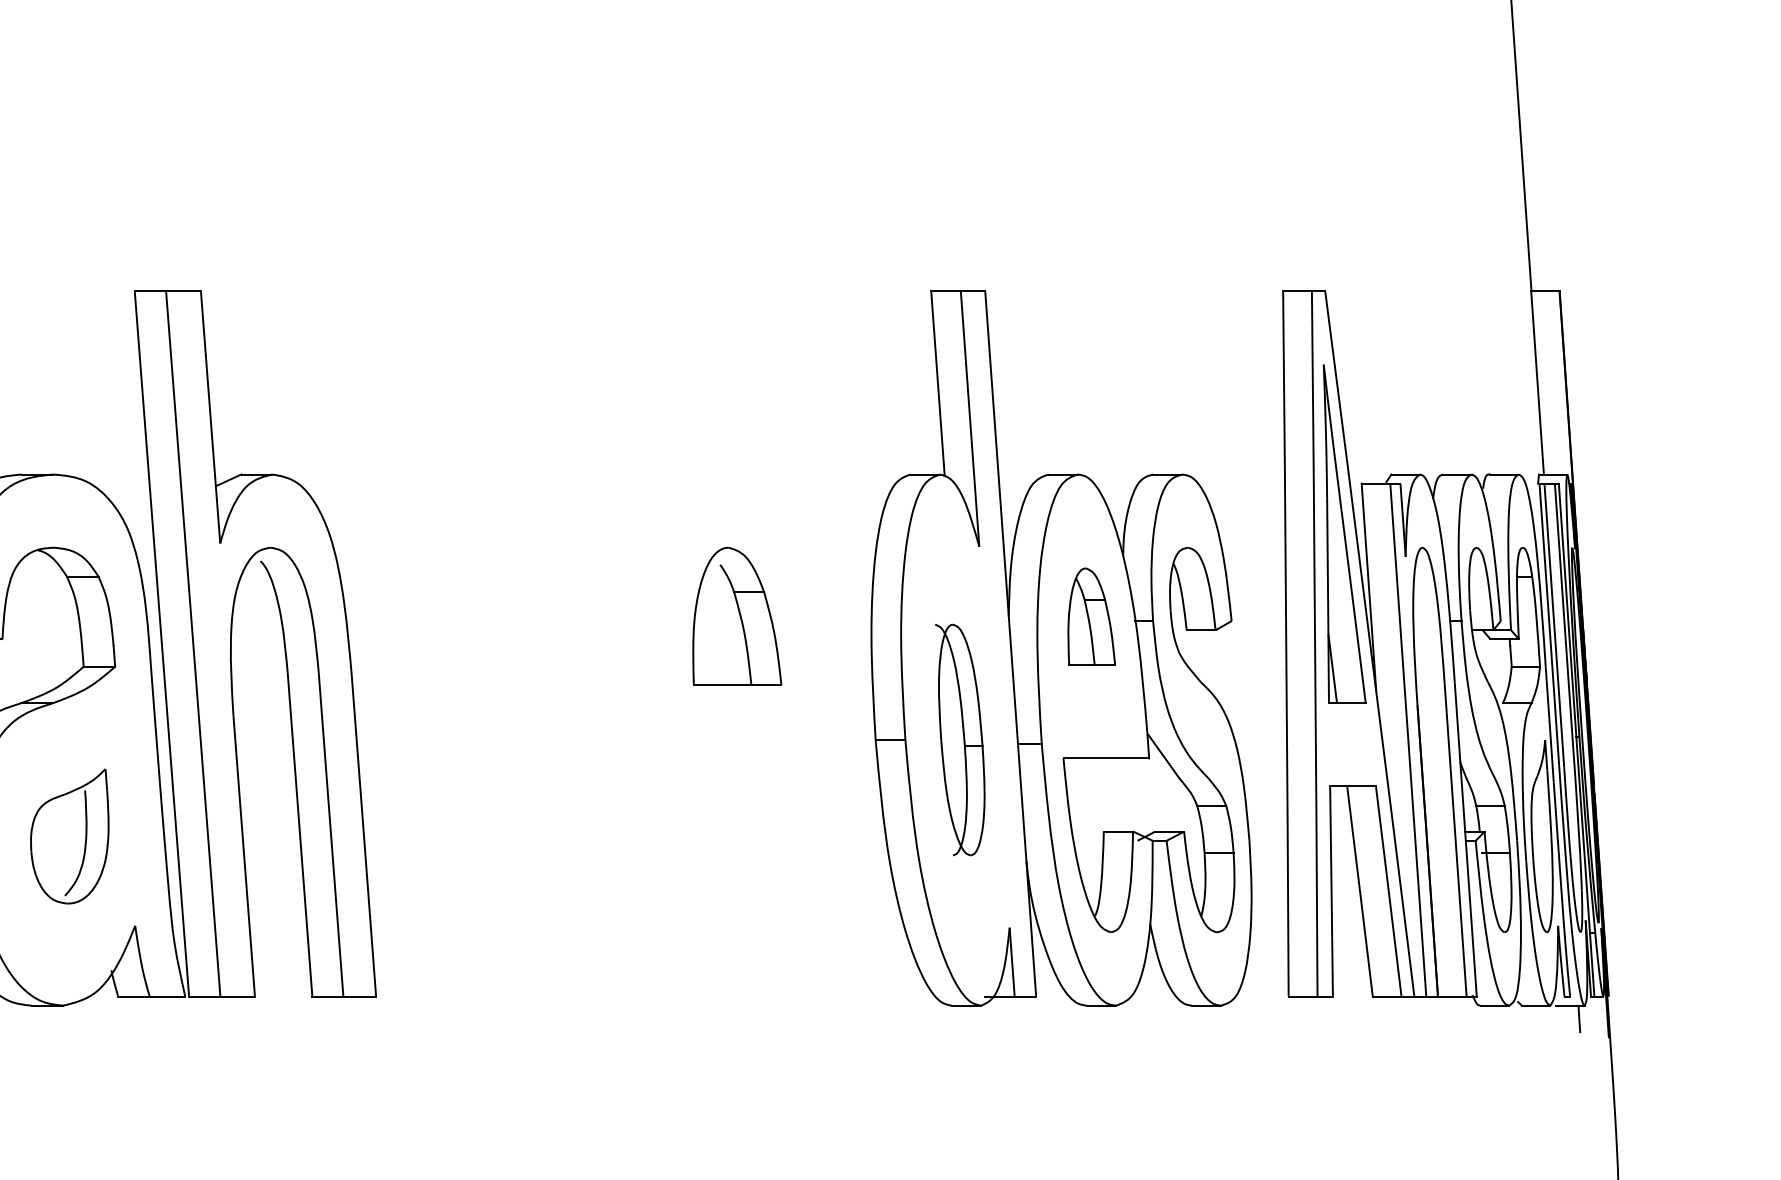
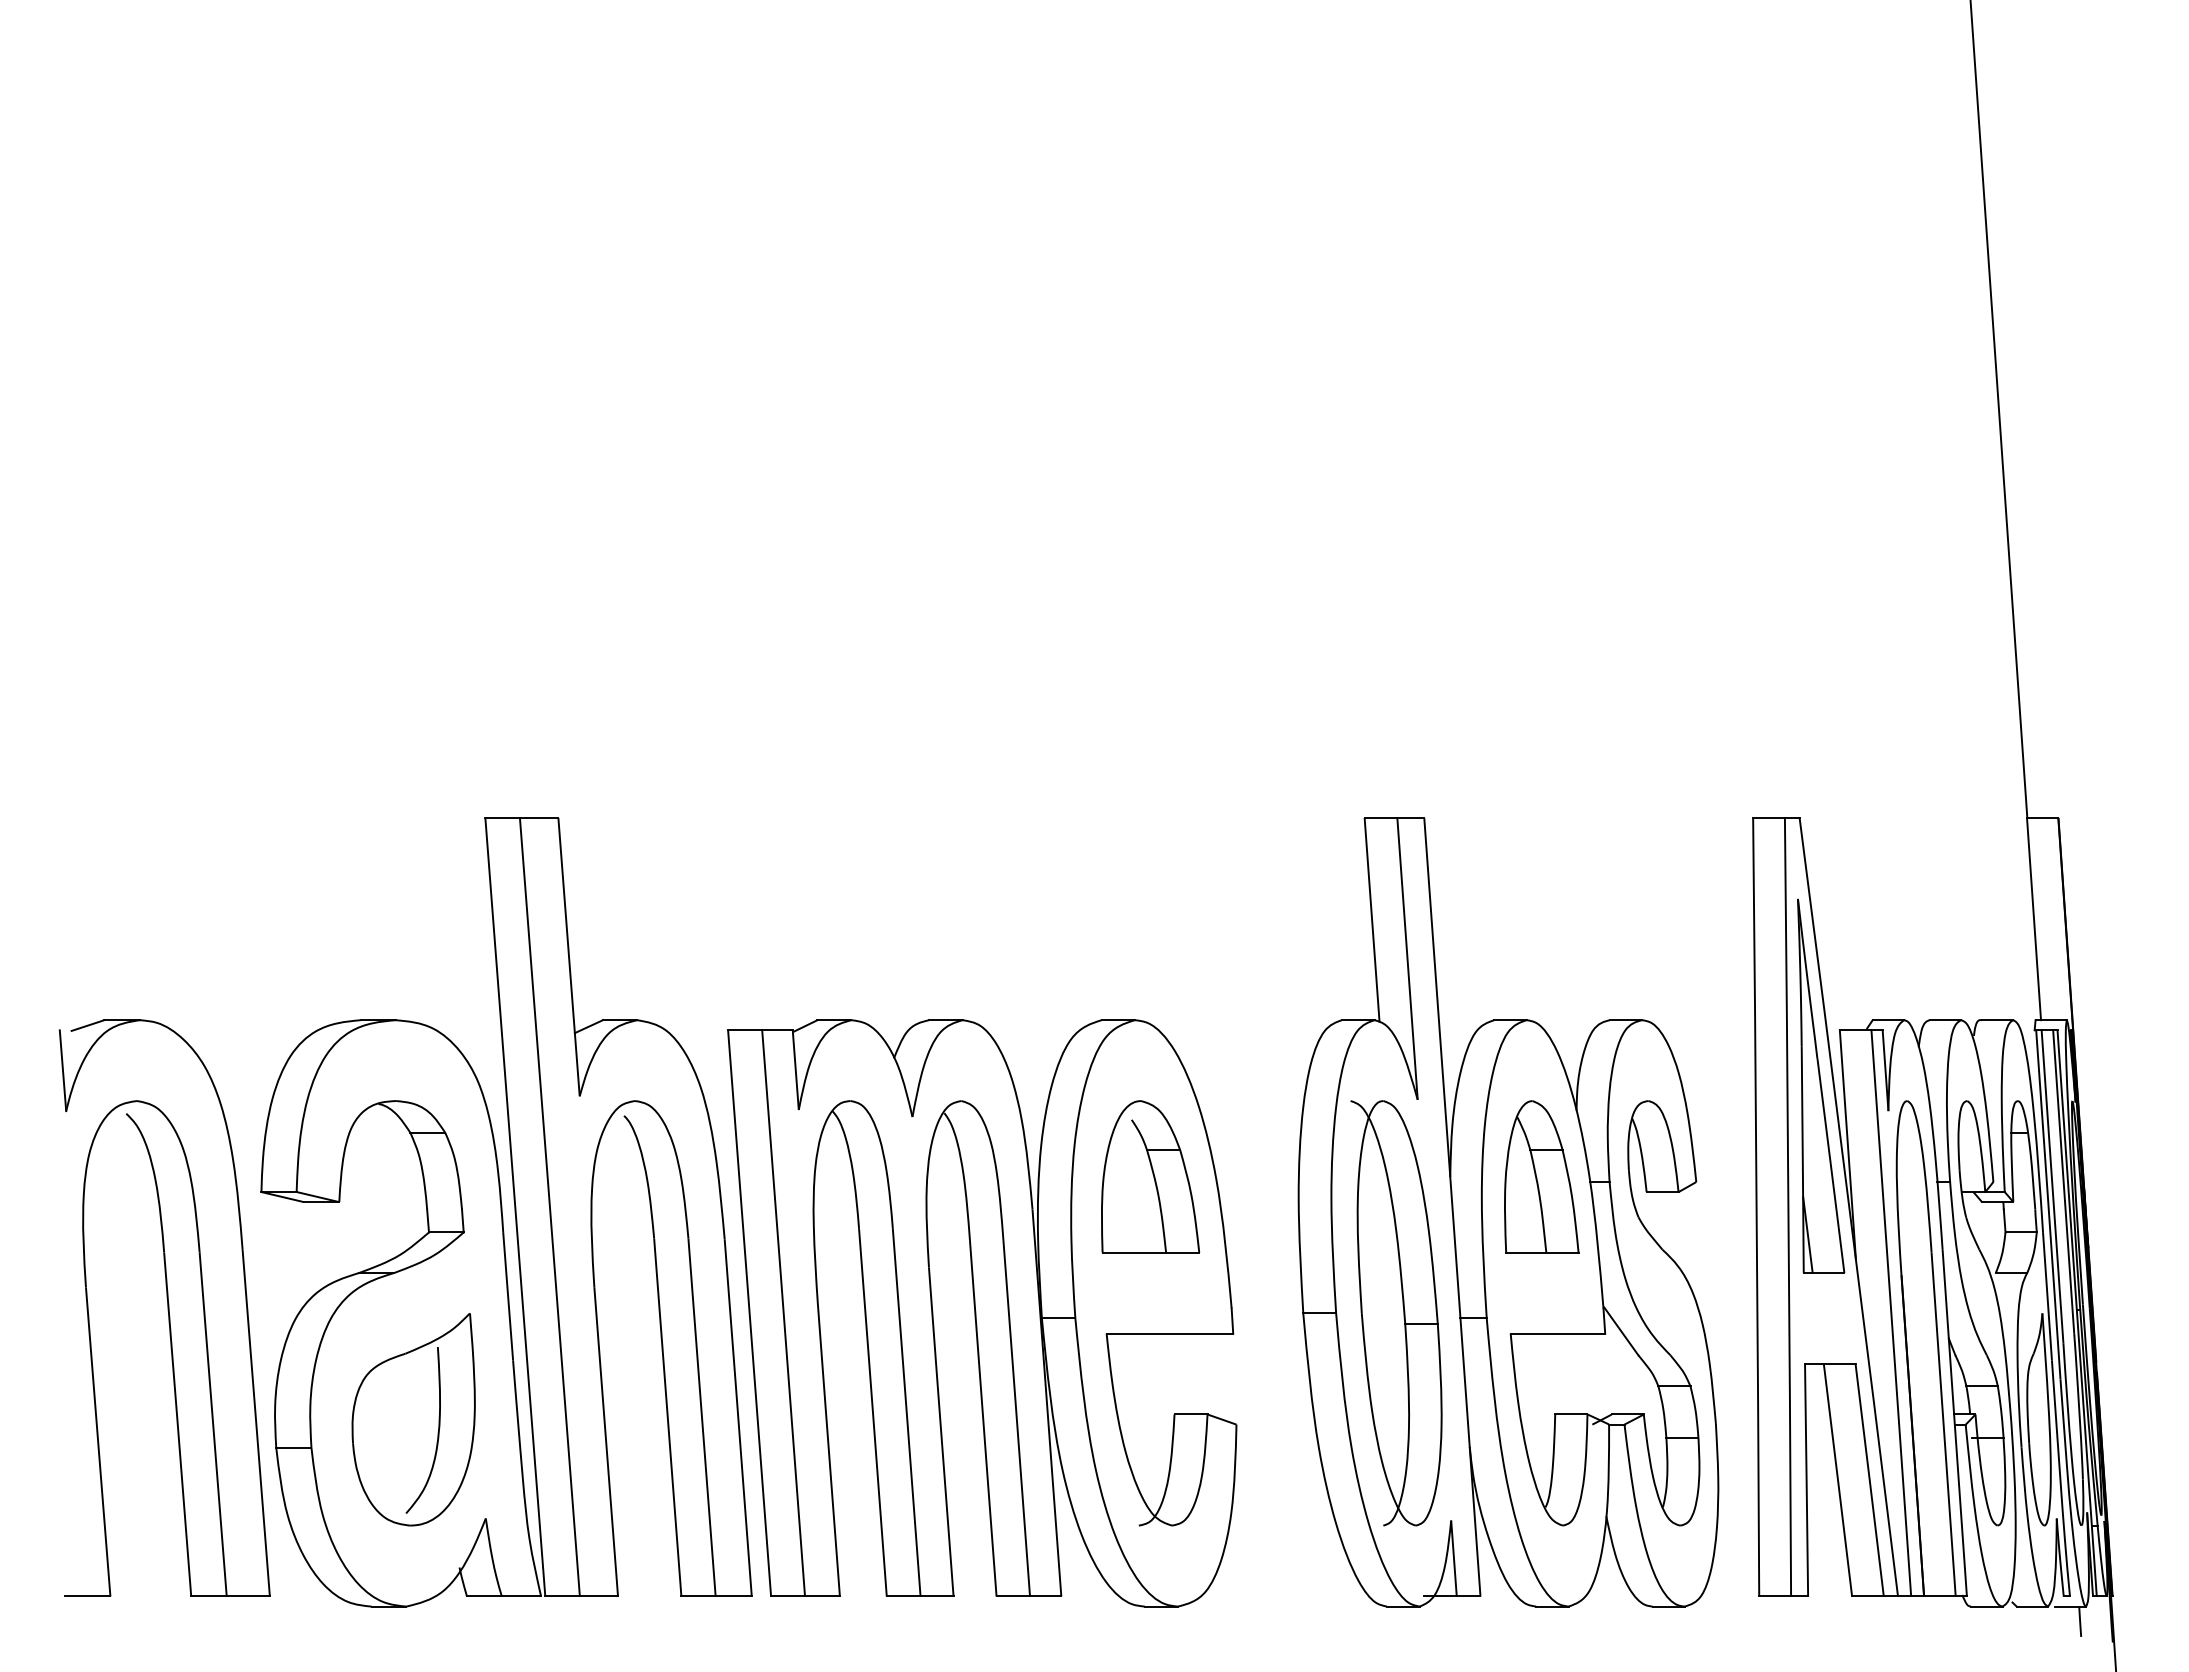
part: (1091, 616) -> (1541, 1176), size x1.43
part: (585, 740) -> (982, 1313), added
part: (960, 740) -> (1396, 1313), size x1.67
part: (69, 836) -> (413, 1419), size x1.43

